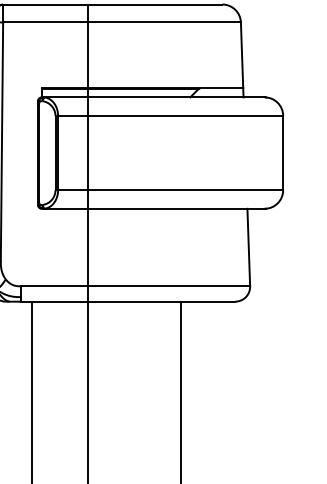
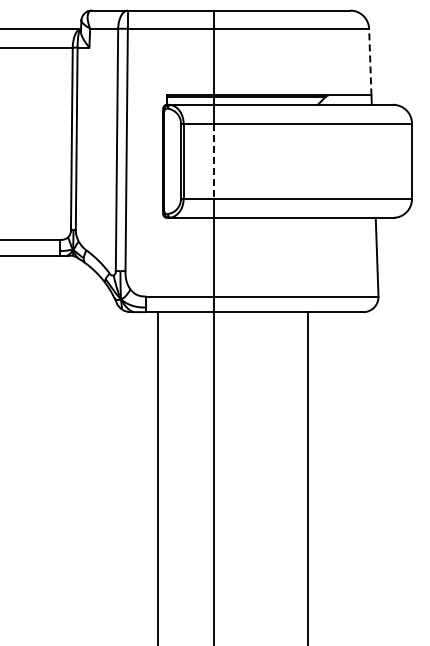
line: (242, 54) -> (370, 61), solid -> dashed
line: (88, 153) -> (214, 161), solid -> dashed

